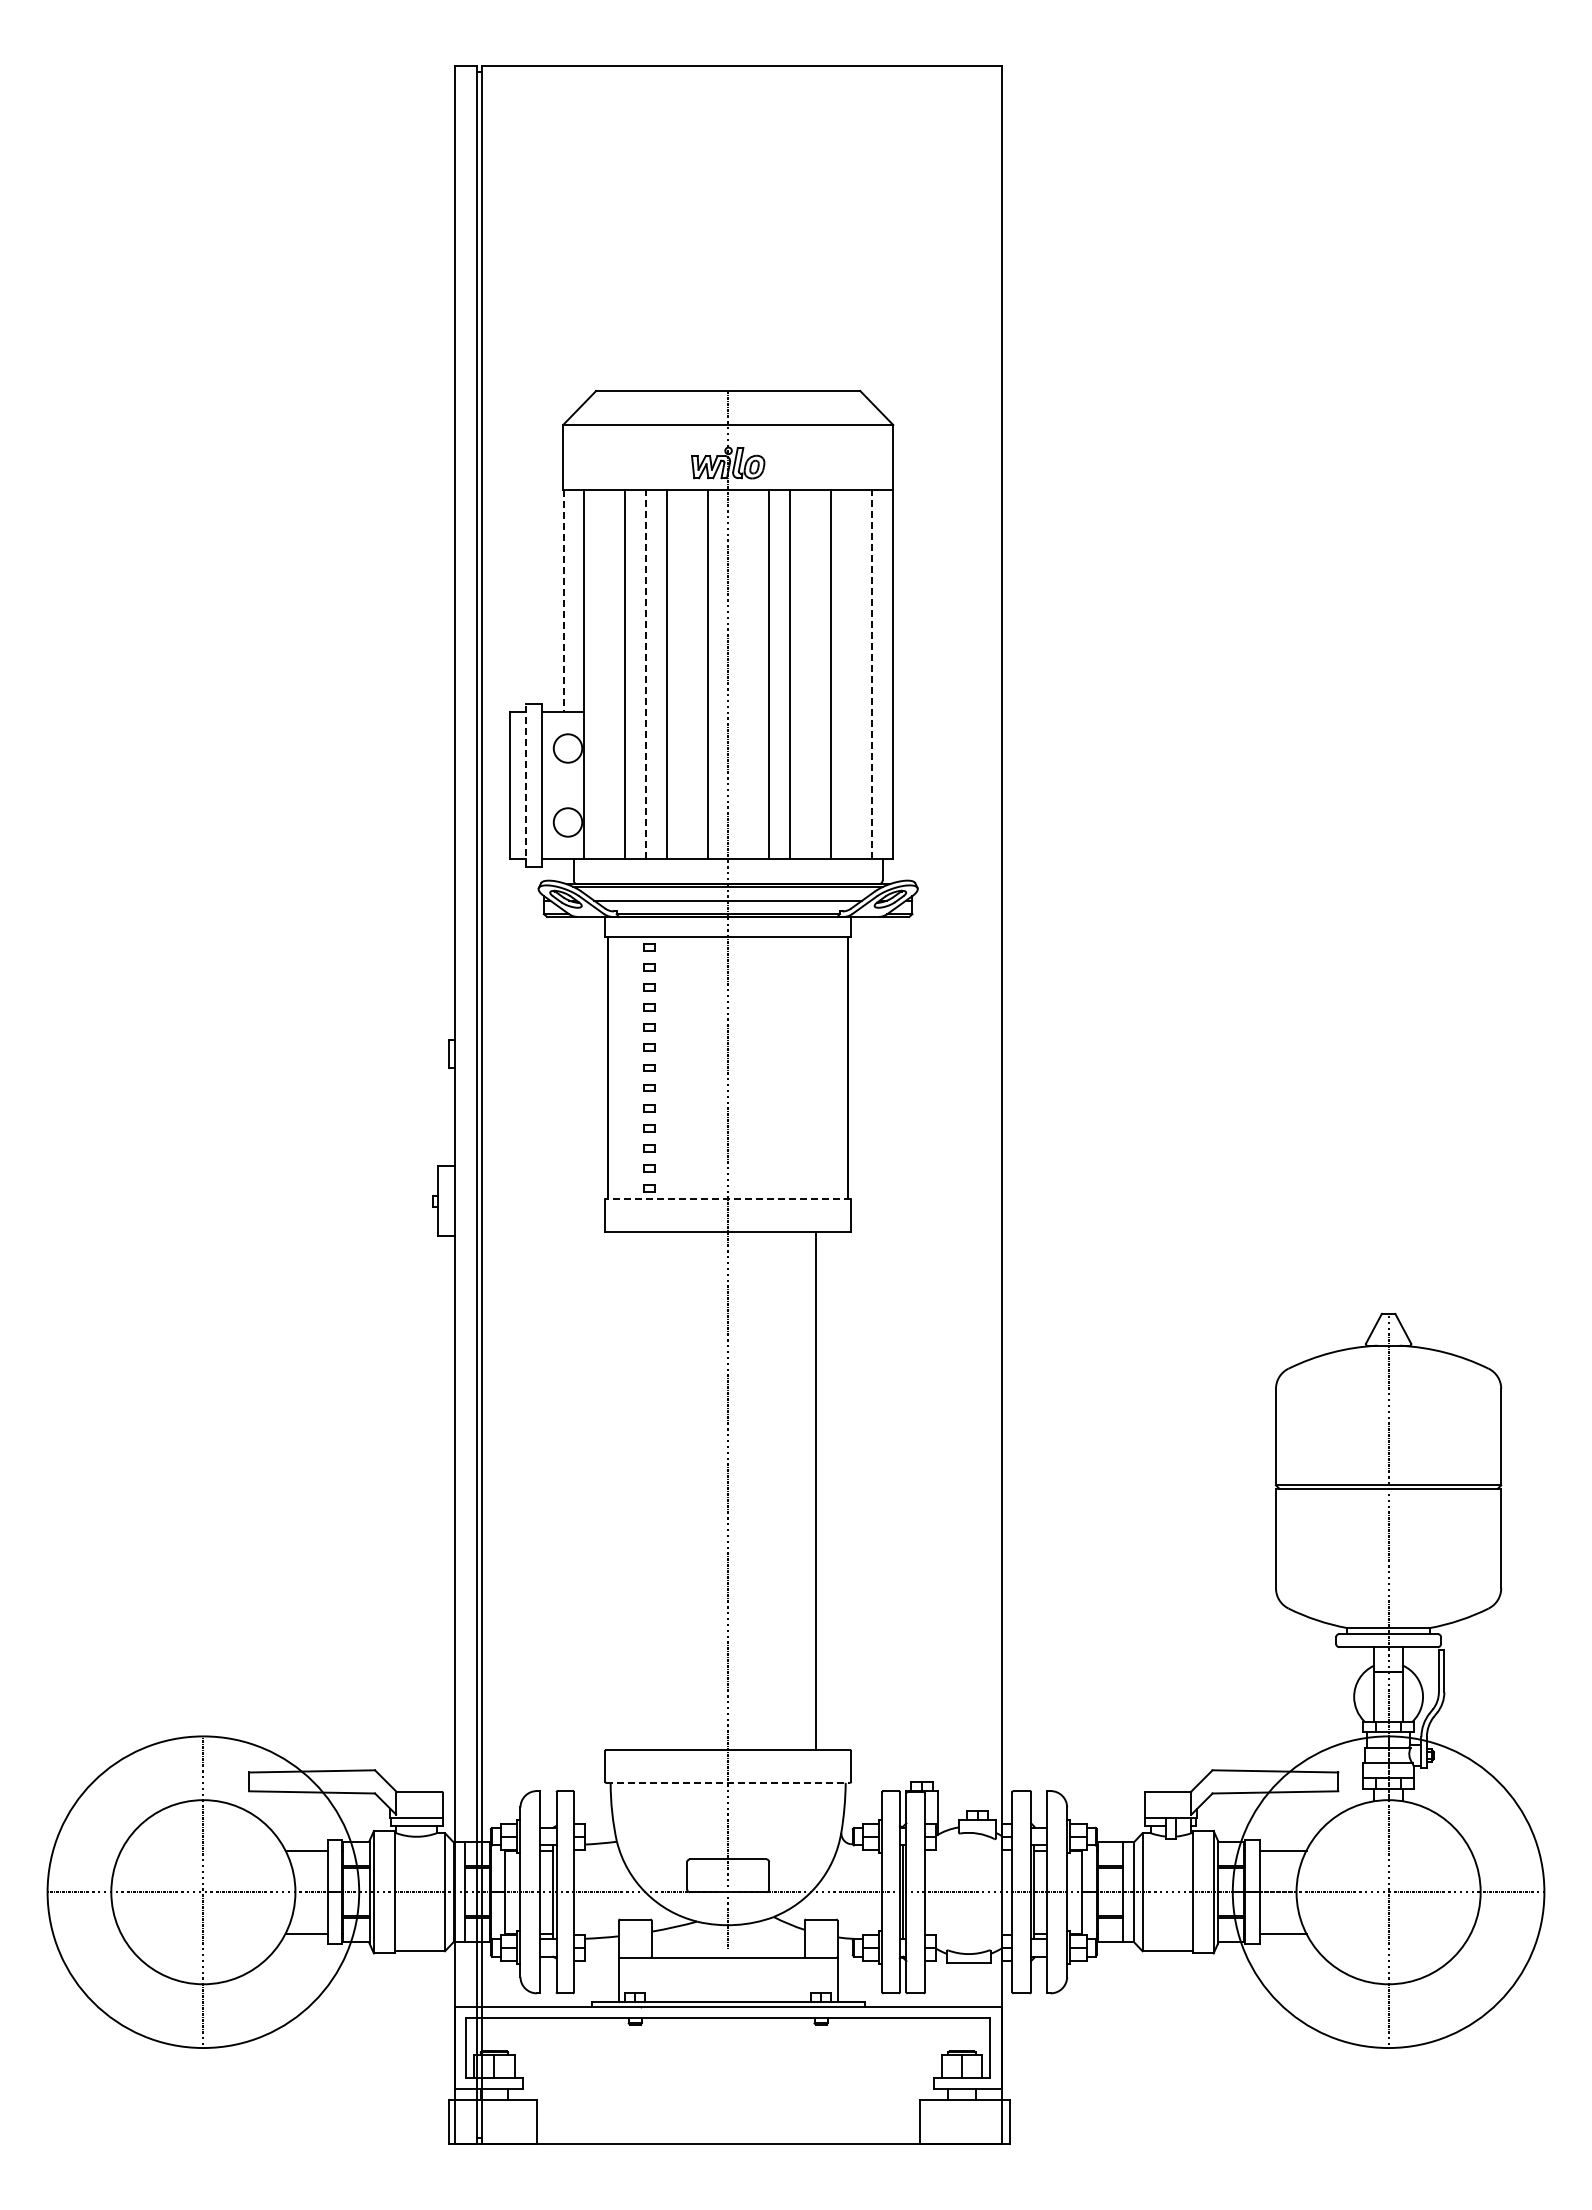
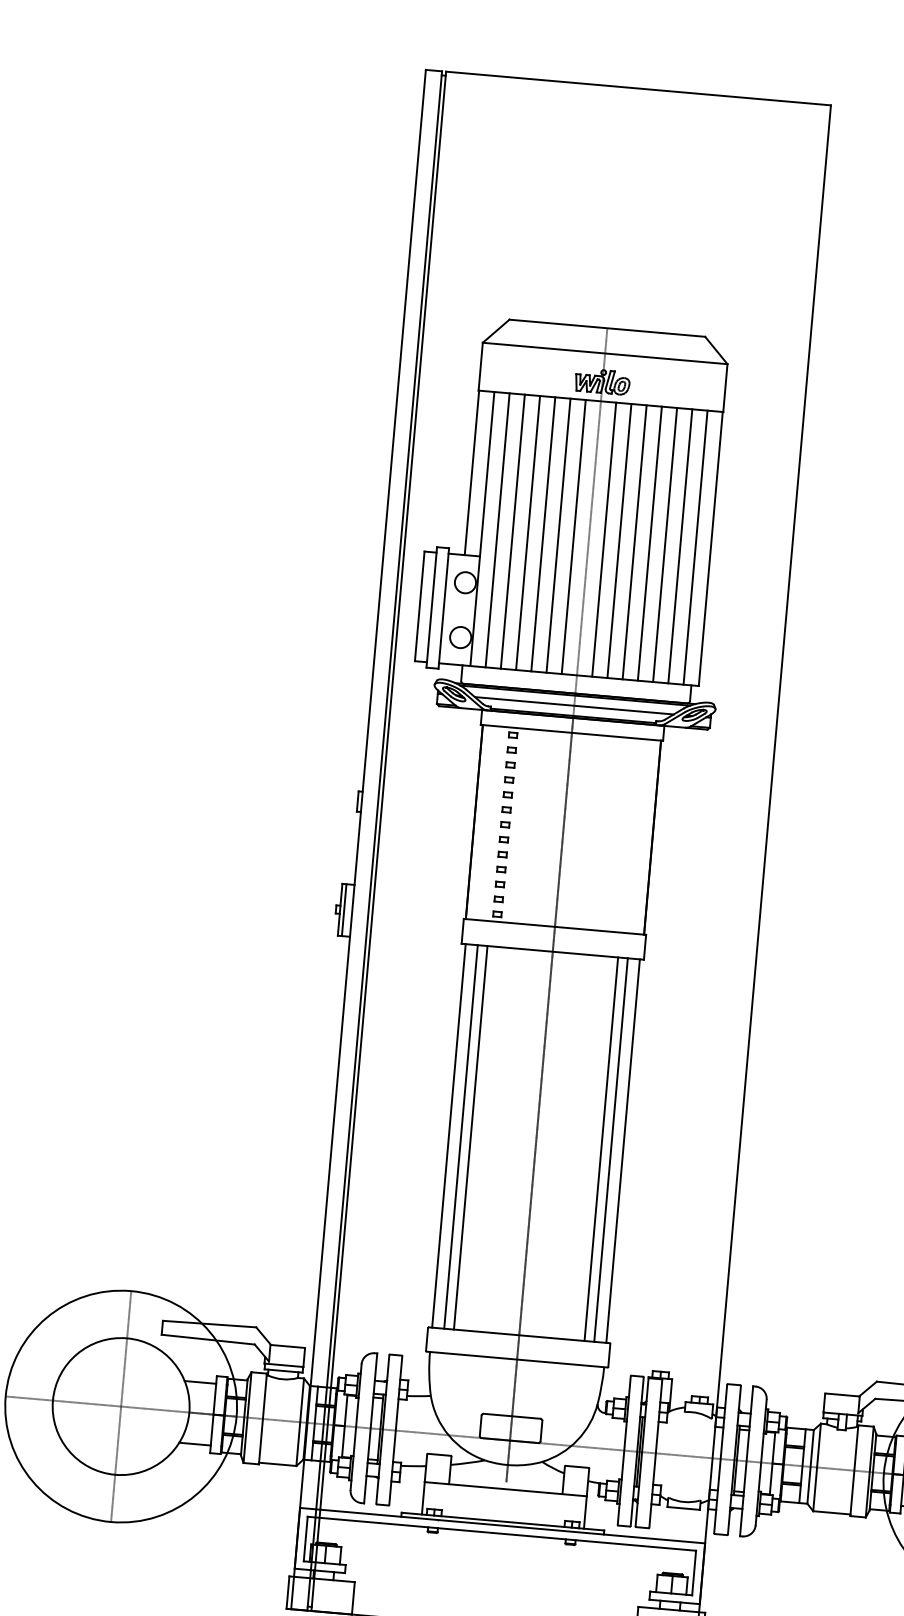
line: (563, 600) -> (471, 472), dashed -> solid
line: (604, 674) -> (497, 530), added
line: (646, 674) -> (528, 533), dashed -> solid
line: (687, 674) -> (558, 535), added
line: (748, 674) -> (604, 539), added
line: (810, 674) -> (649, 543), added
line: (851, 674) -> (680, 546), added
line: (872, 674) -> (695, 547), dashed -> solid
line: (525, 785) -> (431, 607), dashed -> solid
line: (727, 1198) -> (554, 926), dashed -> solid
line: (443, 1201) -> (343, 910), added
line: (610, 1491) -> (448, 1136), added
line: (626, 1491) -> (460, 1137), added
line: (640, 1491) -> (471, 1137), added
line: (829, 1491) -> (611, 1150), added
line: (845, 1491) -> (622, 1151), added
line: (728, 1782) -> (517, 1359), dashed -> solid

